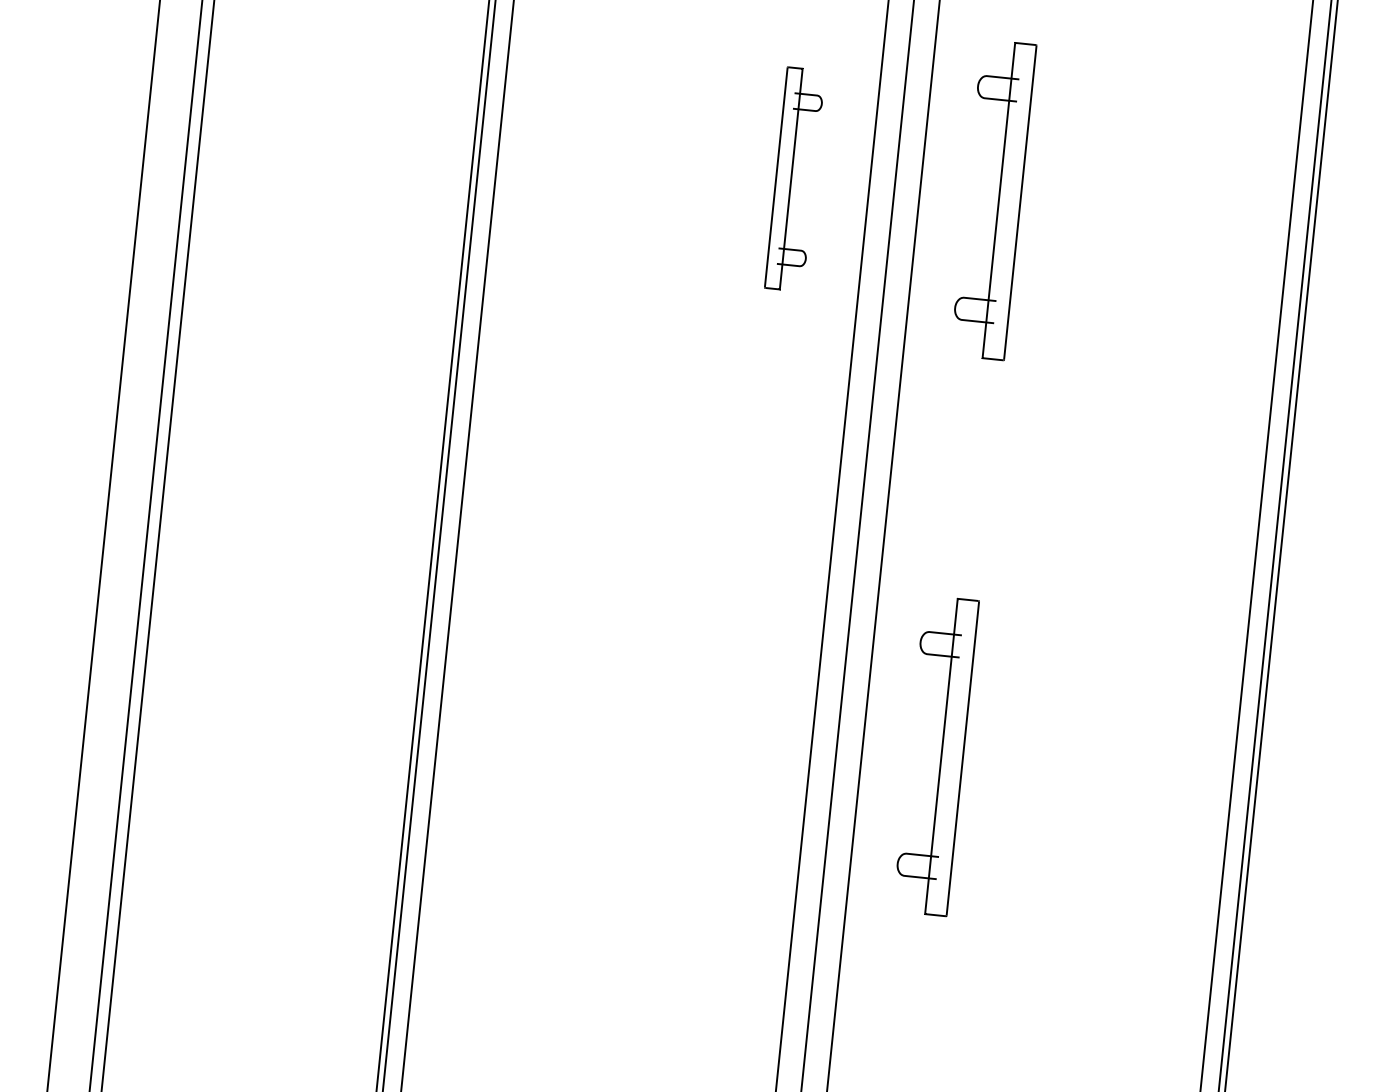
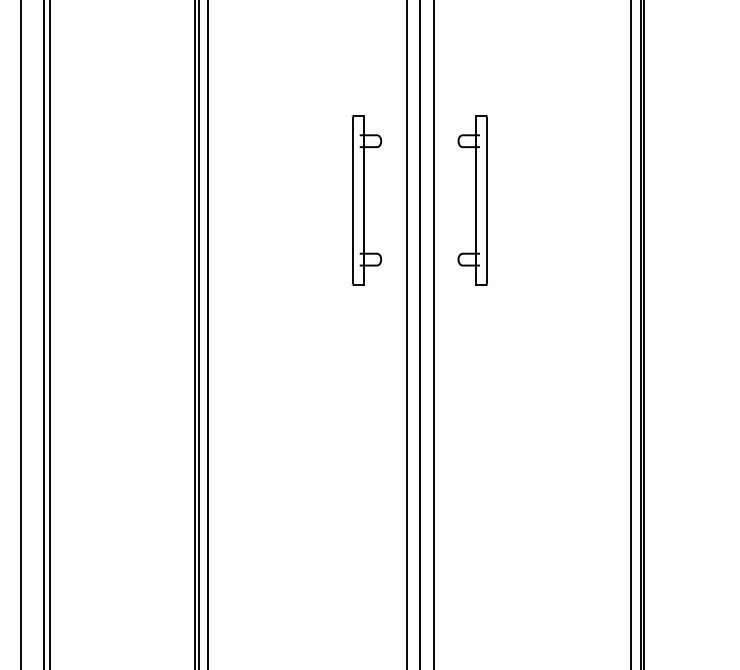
part: (794, 179) -> (366, 200), size x1.43
part: (935, 755) -> (472, 497), removed

